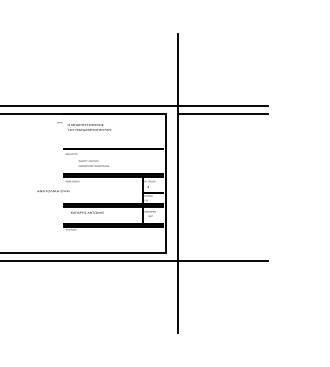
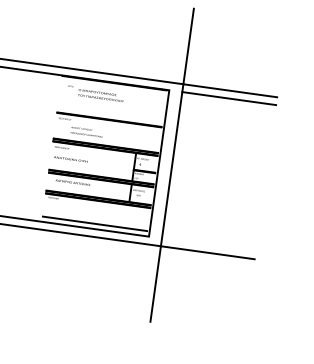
text: (84, 126) -> (96, 93), moved
text: (53, 191) -> (71, 159), moved
line: (113, 248) -> (95, 223), added

